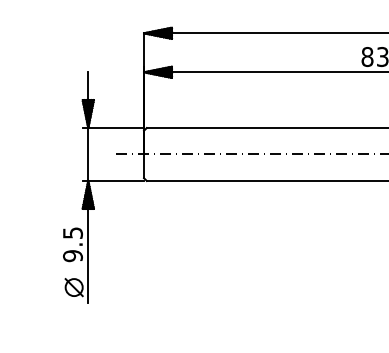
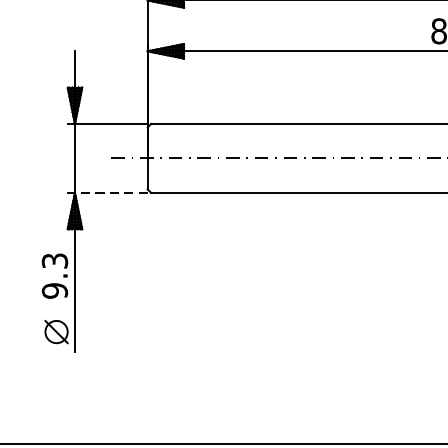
line: (116, 180) -> (111, 192), solid -> dashed
text: (72, 232) -> (54, 260), 9.5 -> 9.3

